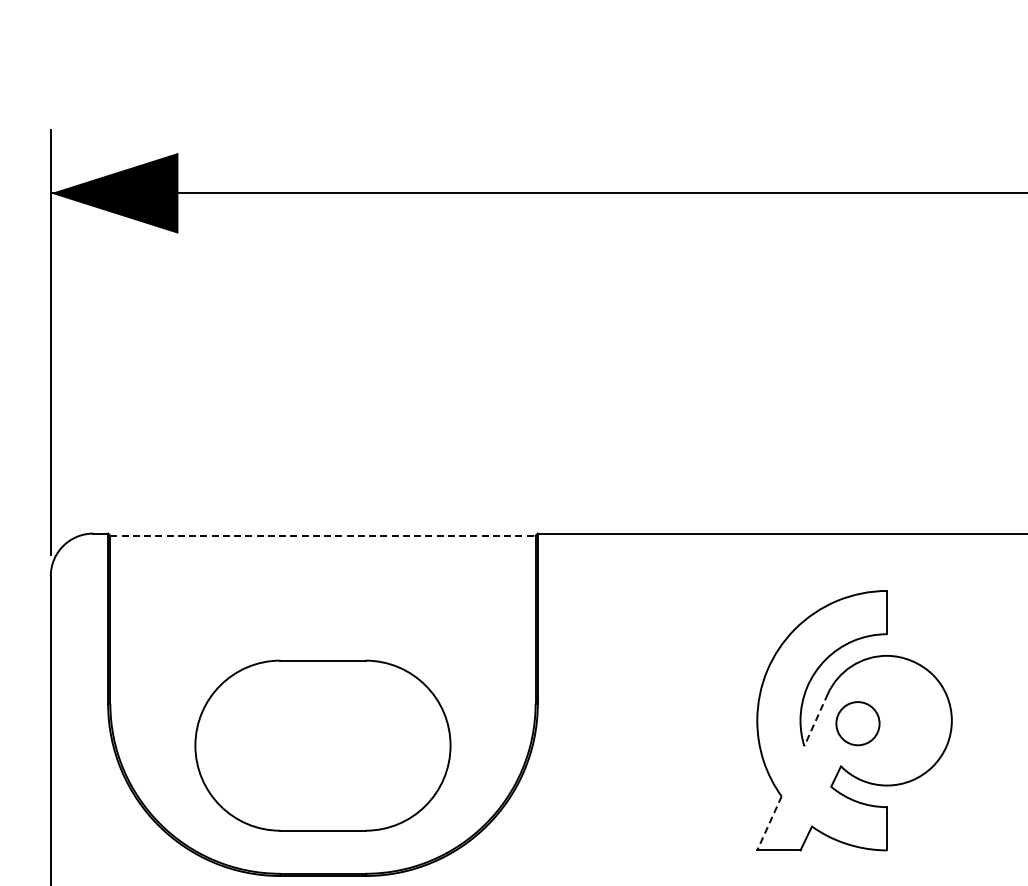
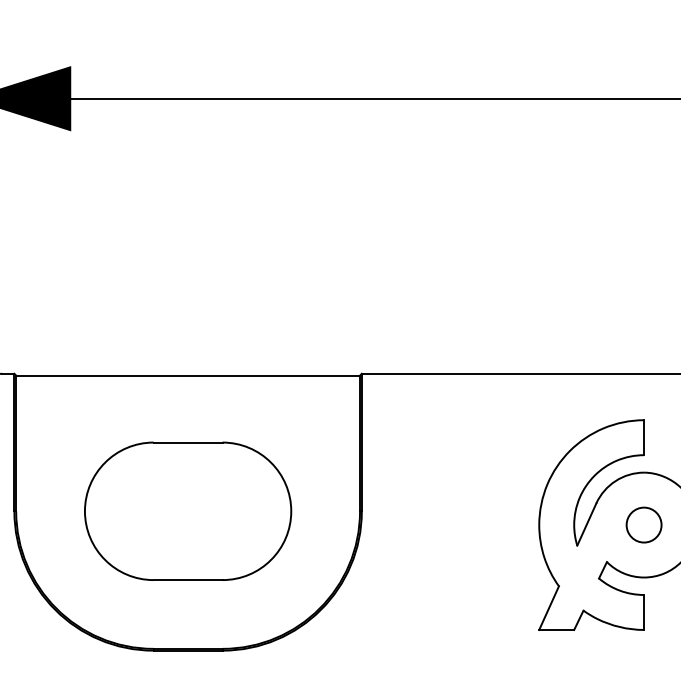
line: (322, 535) -> (187, 375), dashed -> solid
line: (816, 720) -> (587, 524), dashed -> solid
circle: (857, 723) -> (643, 524), moved
part: (322, 745) -> (187, 511), moved
line: (769, 823) -> (549, 608), dashed -> solid

